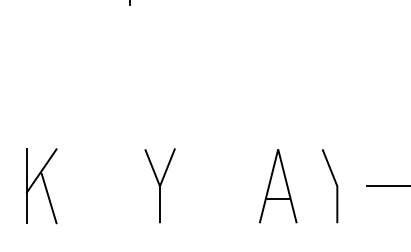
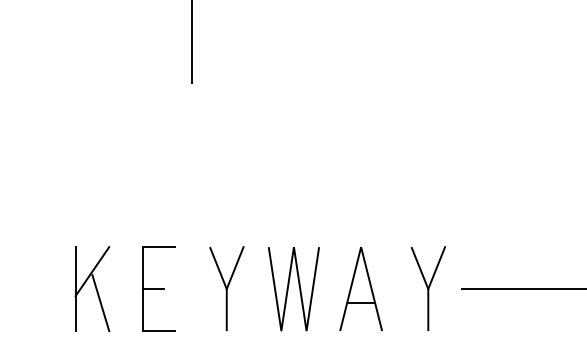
line: (344, 168) -> (436, 268), added
part: (99, 185) -> (158, 288), added
line: (214, 186) -> (288, 289), added

